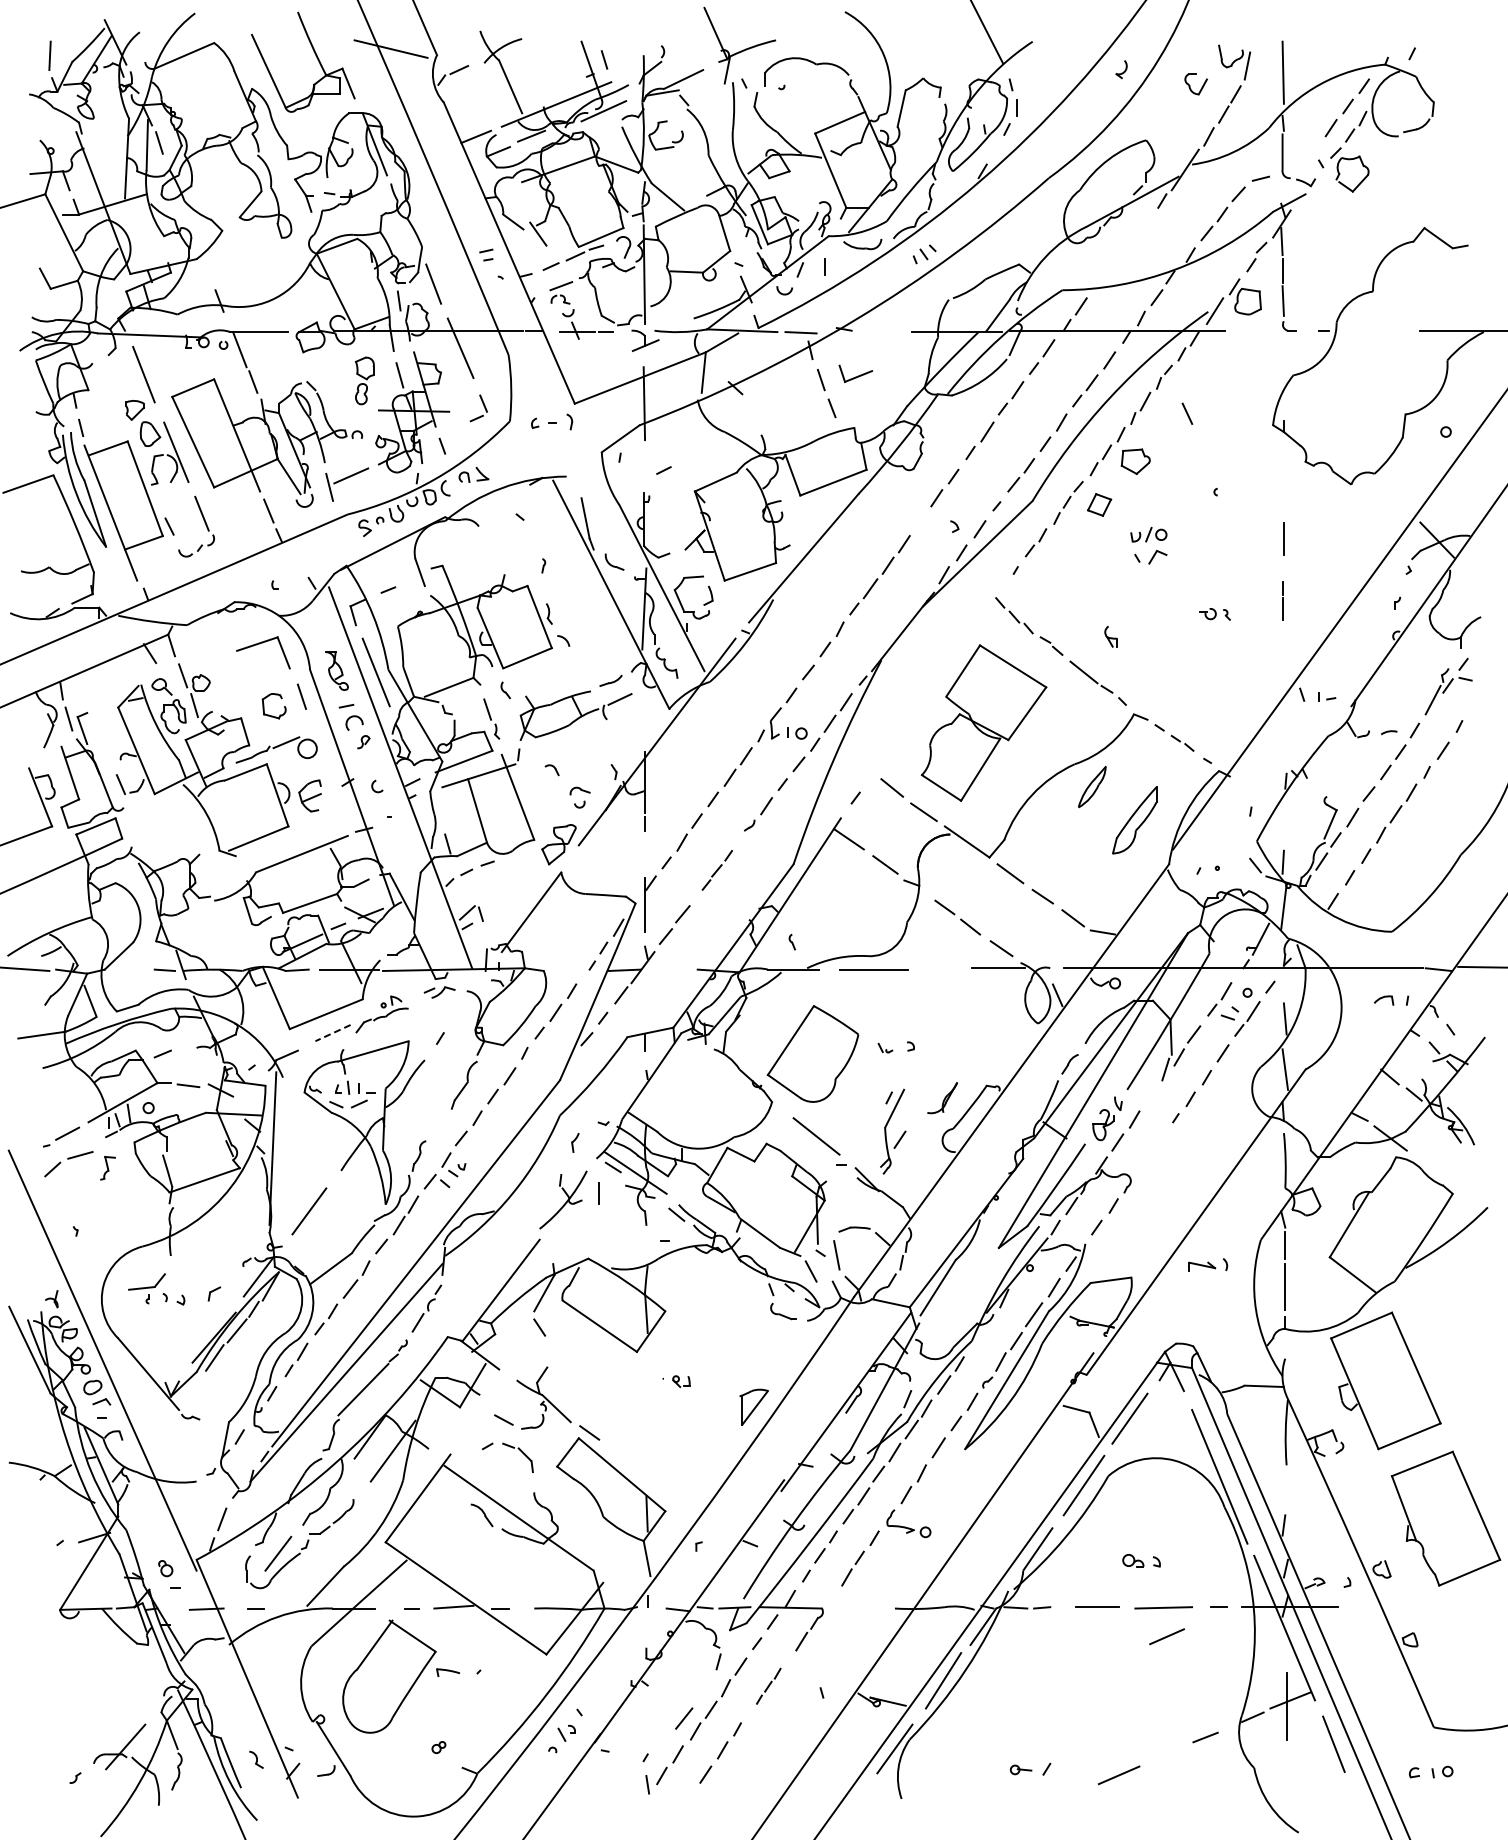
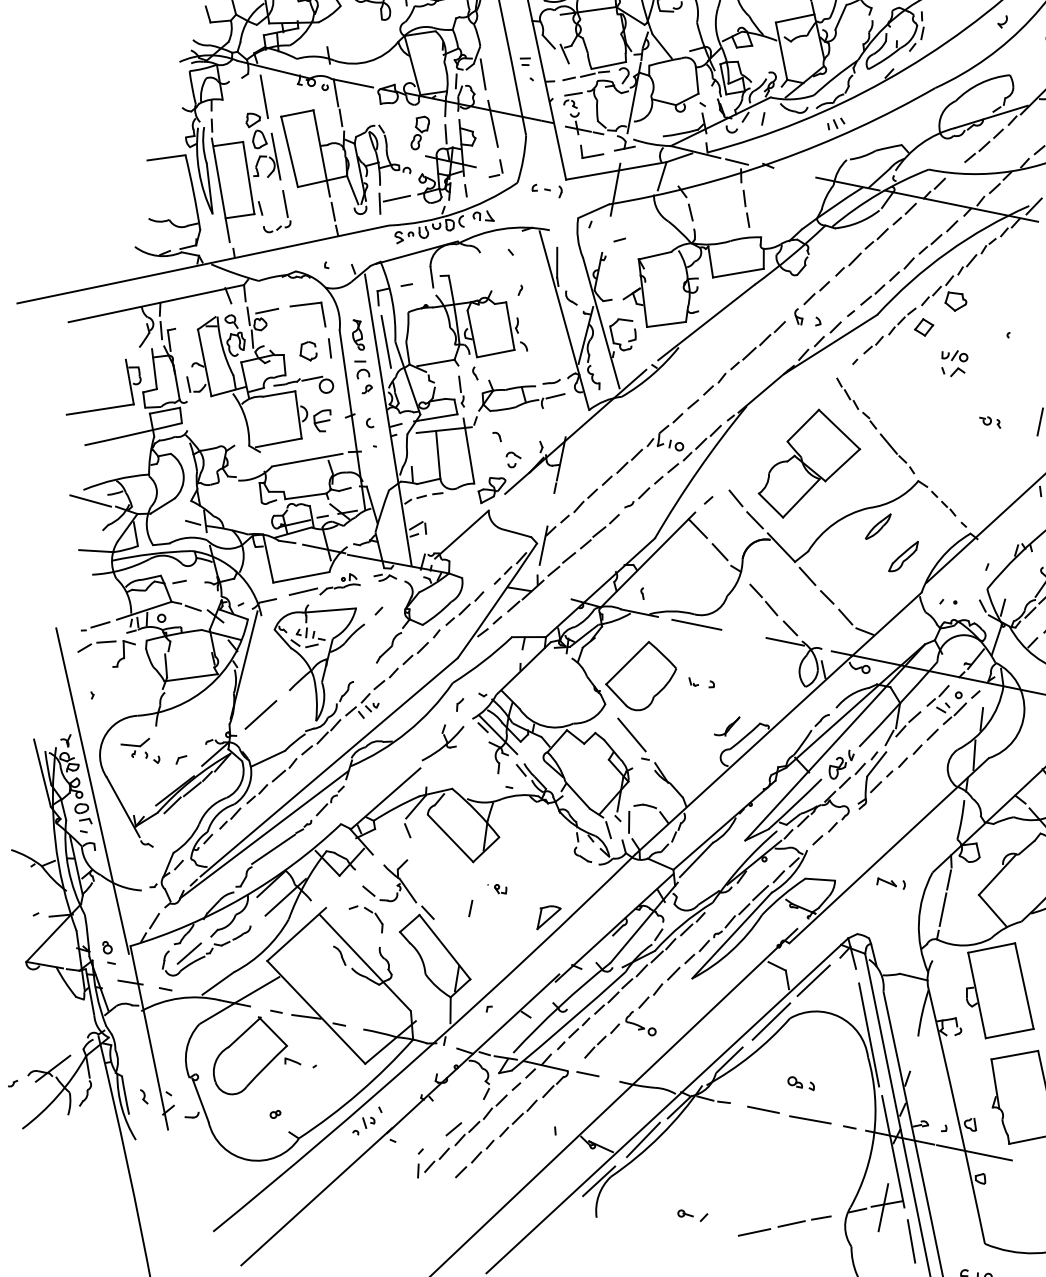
part: (1130, 242) -> (984, 145), added
part: (855, 373) -> (591, 153), moved
line: (1187, 413) -> (690, 212), moved
part: (1110, 636) -> (798, 316), moved
line: (206, 663) -> (267, 310), added
part: (1134, 820) -> (903, 556), size x0.71
part: (717, 870) -> (600, 531), size x1.43
line: (332, 1033) -> (303, 591), dashed -> solid
part: (886, 1131) -> (867, 779), moved
part: (107, 1168) -> (123, 655), size x1.67
line: (598, 1193) -> (470, 908), moved
line: (850, 1607) -> (587, 1074), added
line: (1394, 1607) -> (974, 1153), added
line: (1166, 1636) -> (791, 1223), moved
part: (768, 1686) -> (518, 1118), size x1.67

